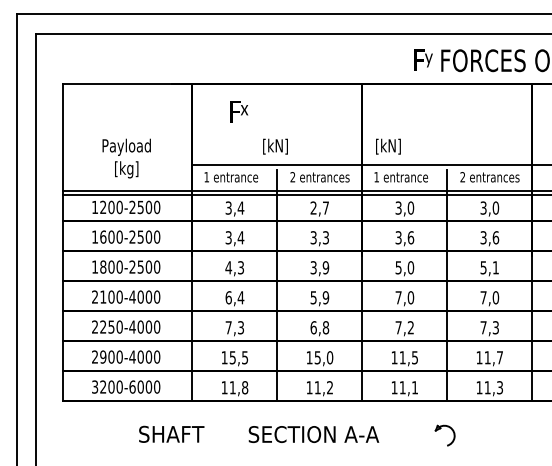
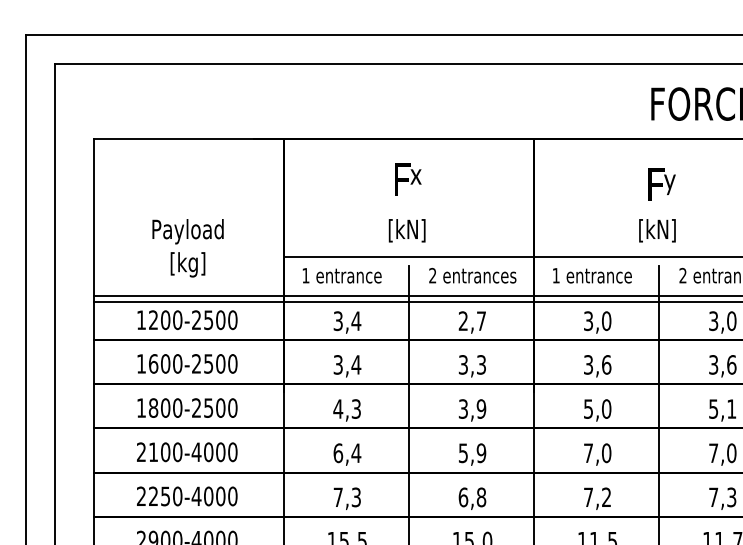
text: (423, 59) -> (661, 183), moved
text: (239, 111) -> (408, 178), moved
text: (388, 146) -> (657, 230), moved

